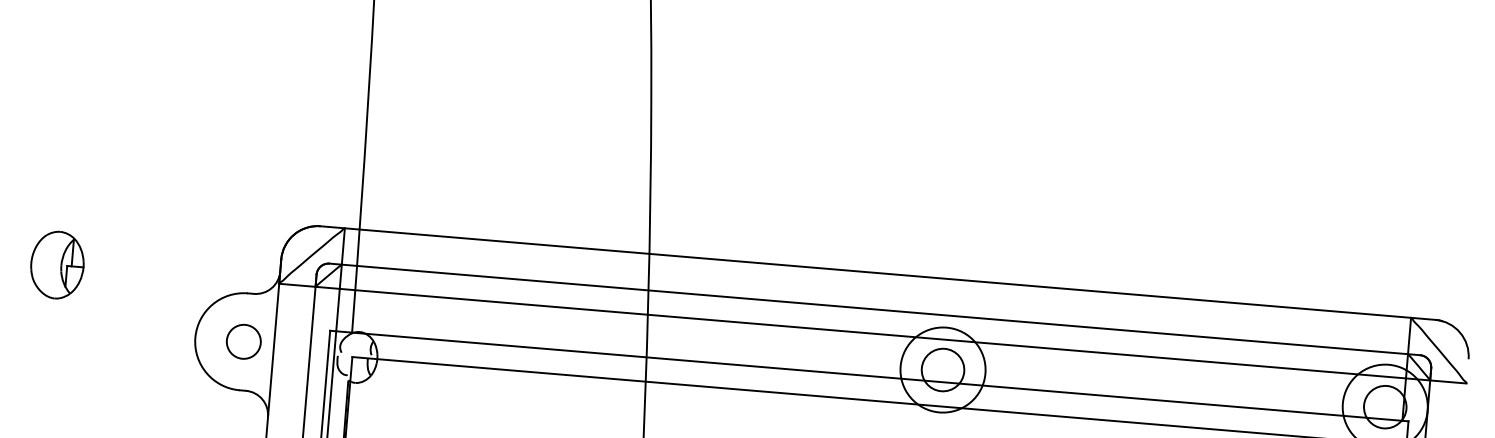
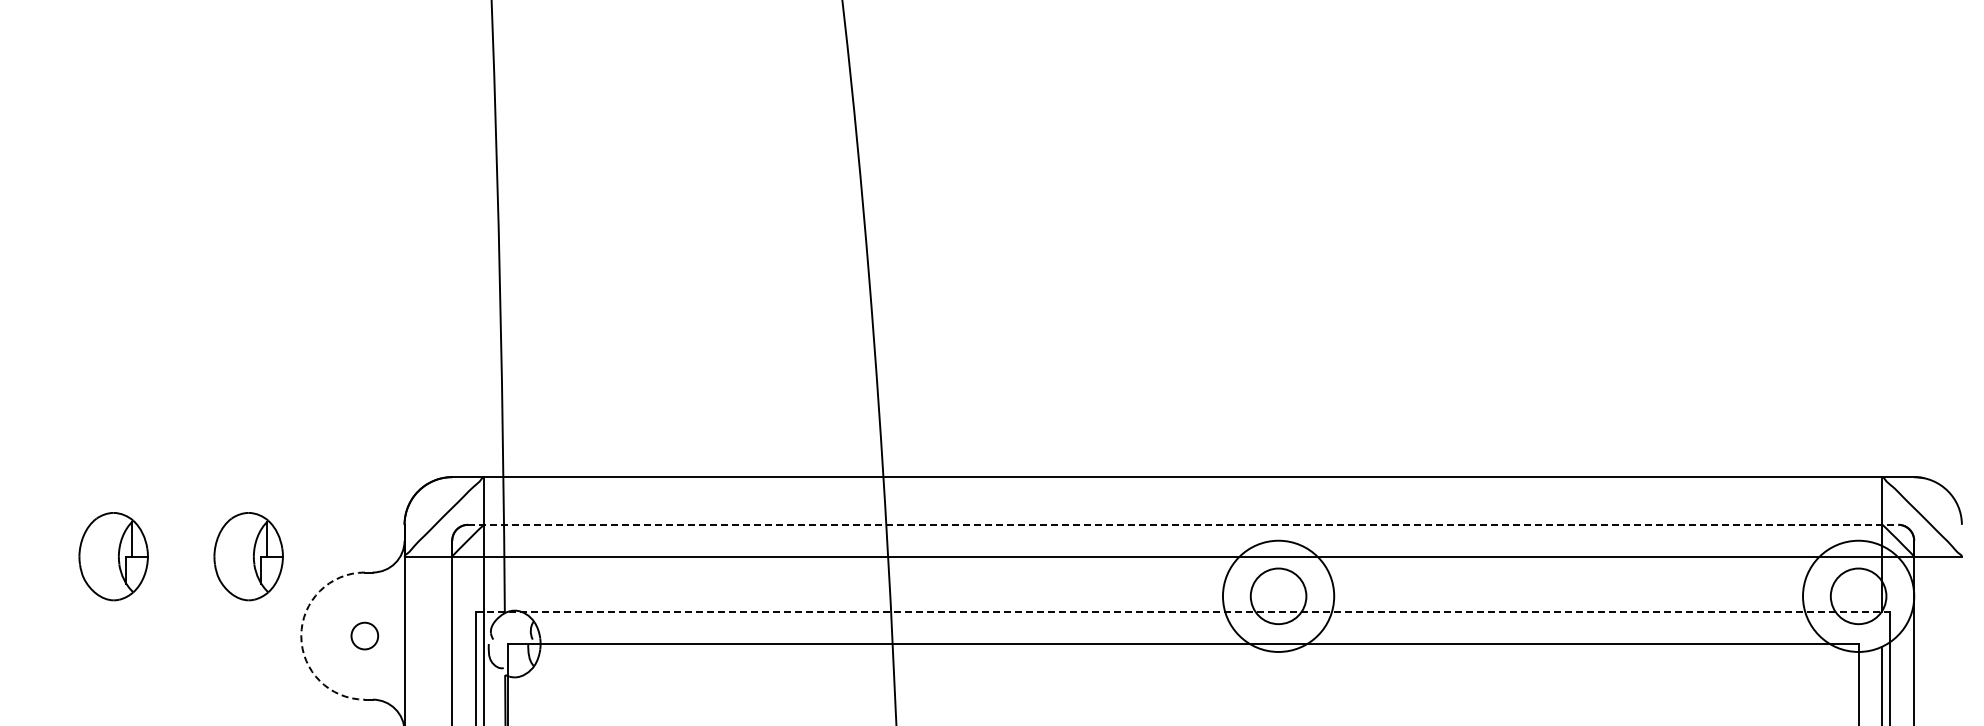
part: (160, 273) -> (248, 556), added
line: (875, 309) -> (1183, 524), solid -> dashed
arc: (195, 338) -> (301, 636), solid -> dashed
circle: (243, 341) -> (364, 635), size x0.6
line: (869, 376) -> (1183, 612), solid -> dashed

